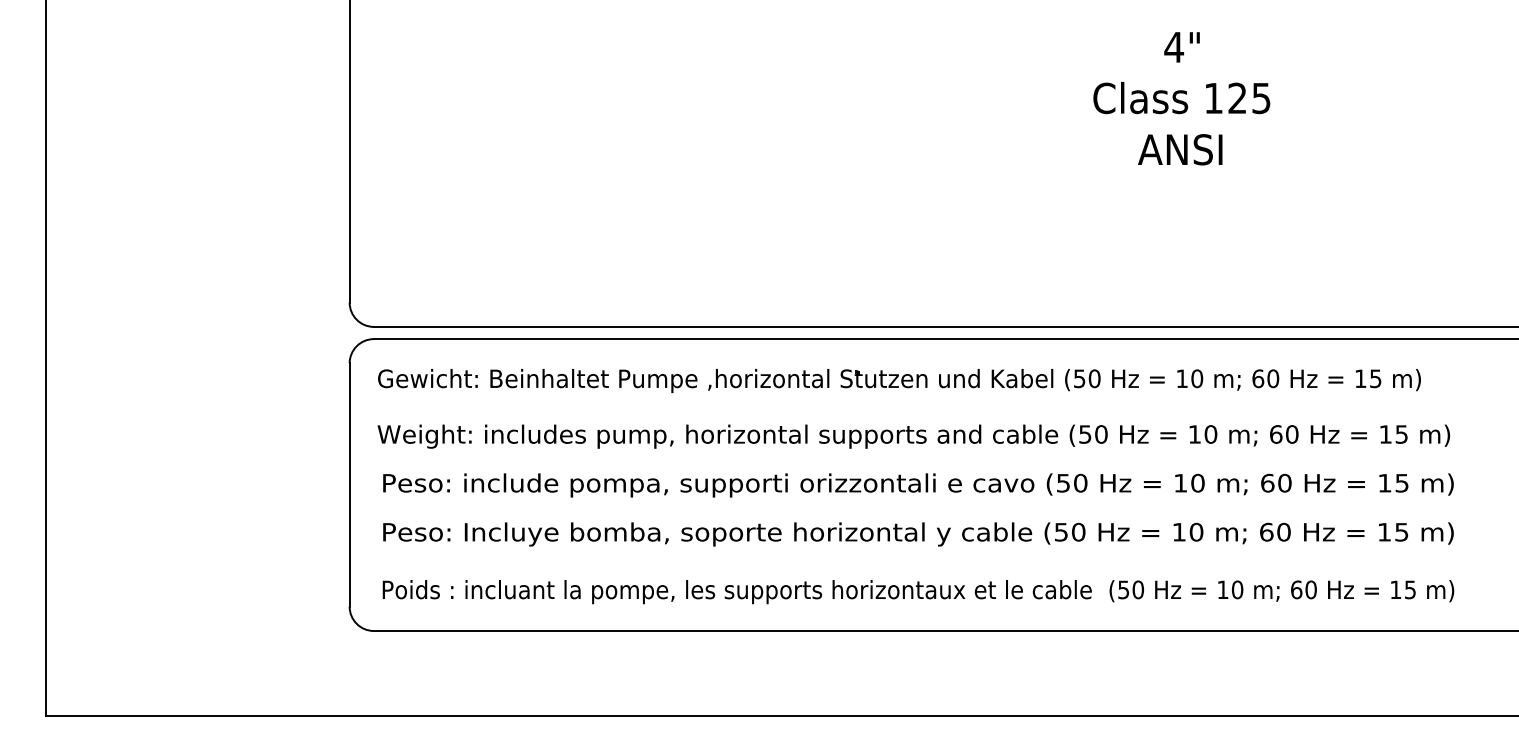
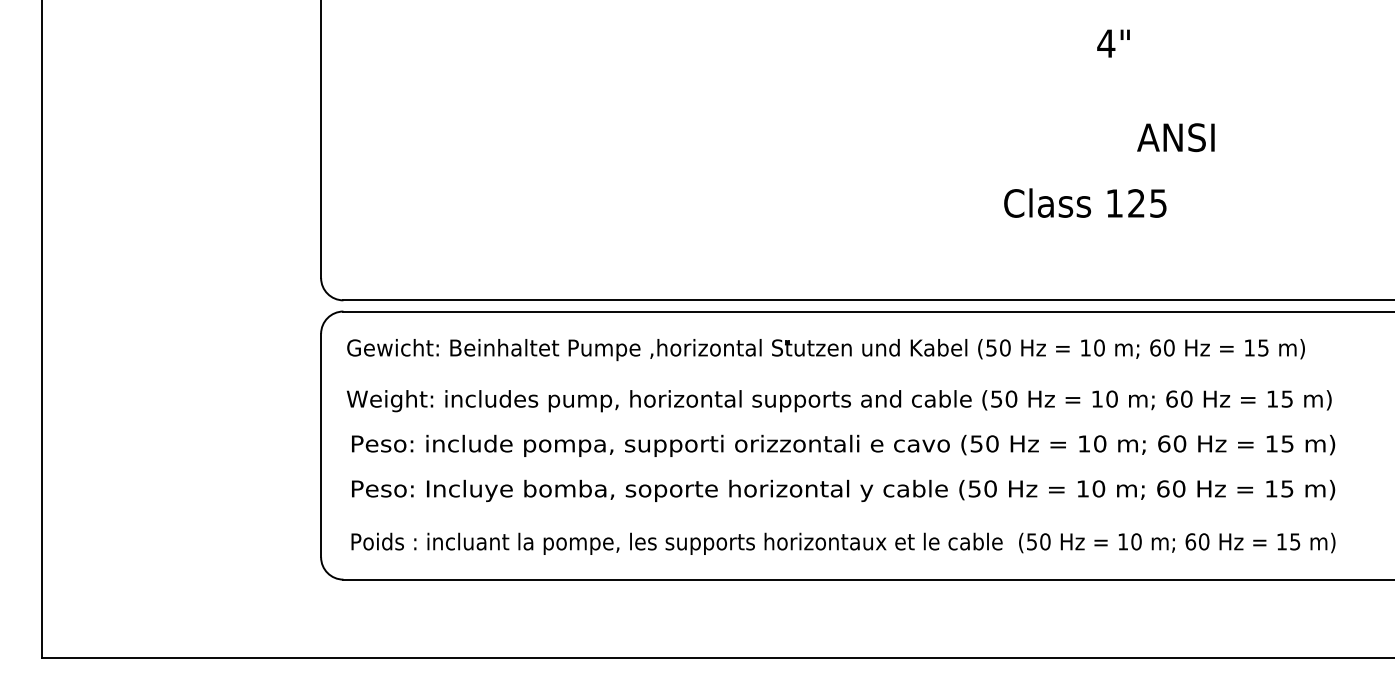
text: (1181, 47) -> (1113, 43), moved
text: (1181, 97) -> (1085, 202), moved
text: (1179, 149) -> (1175, 137), moved

